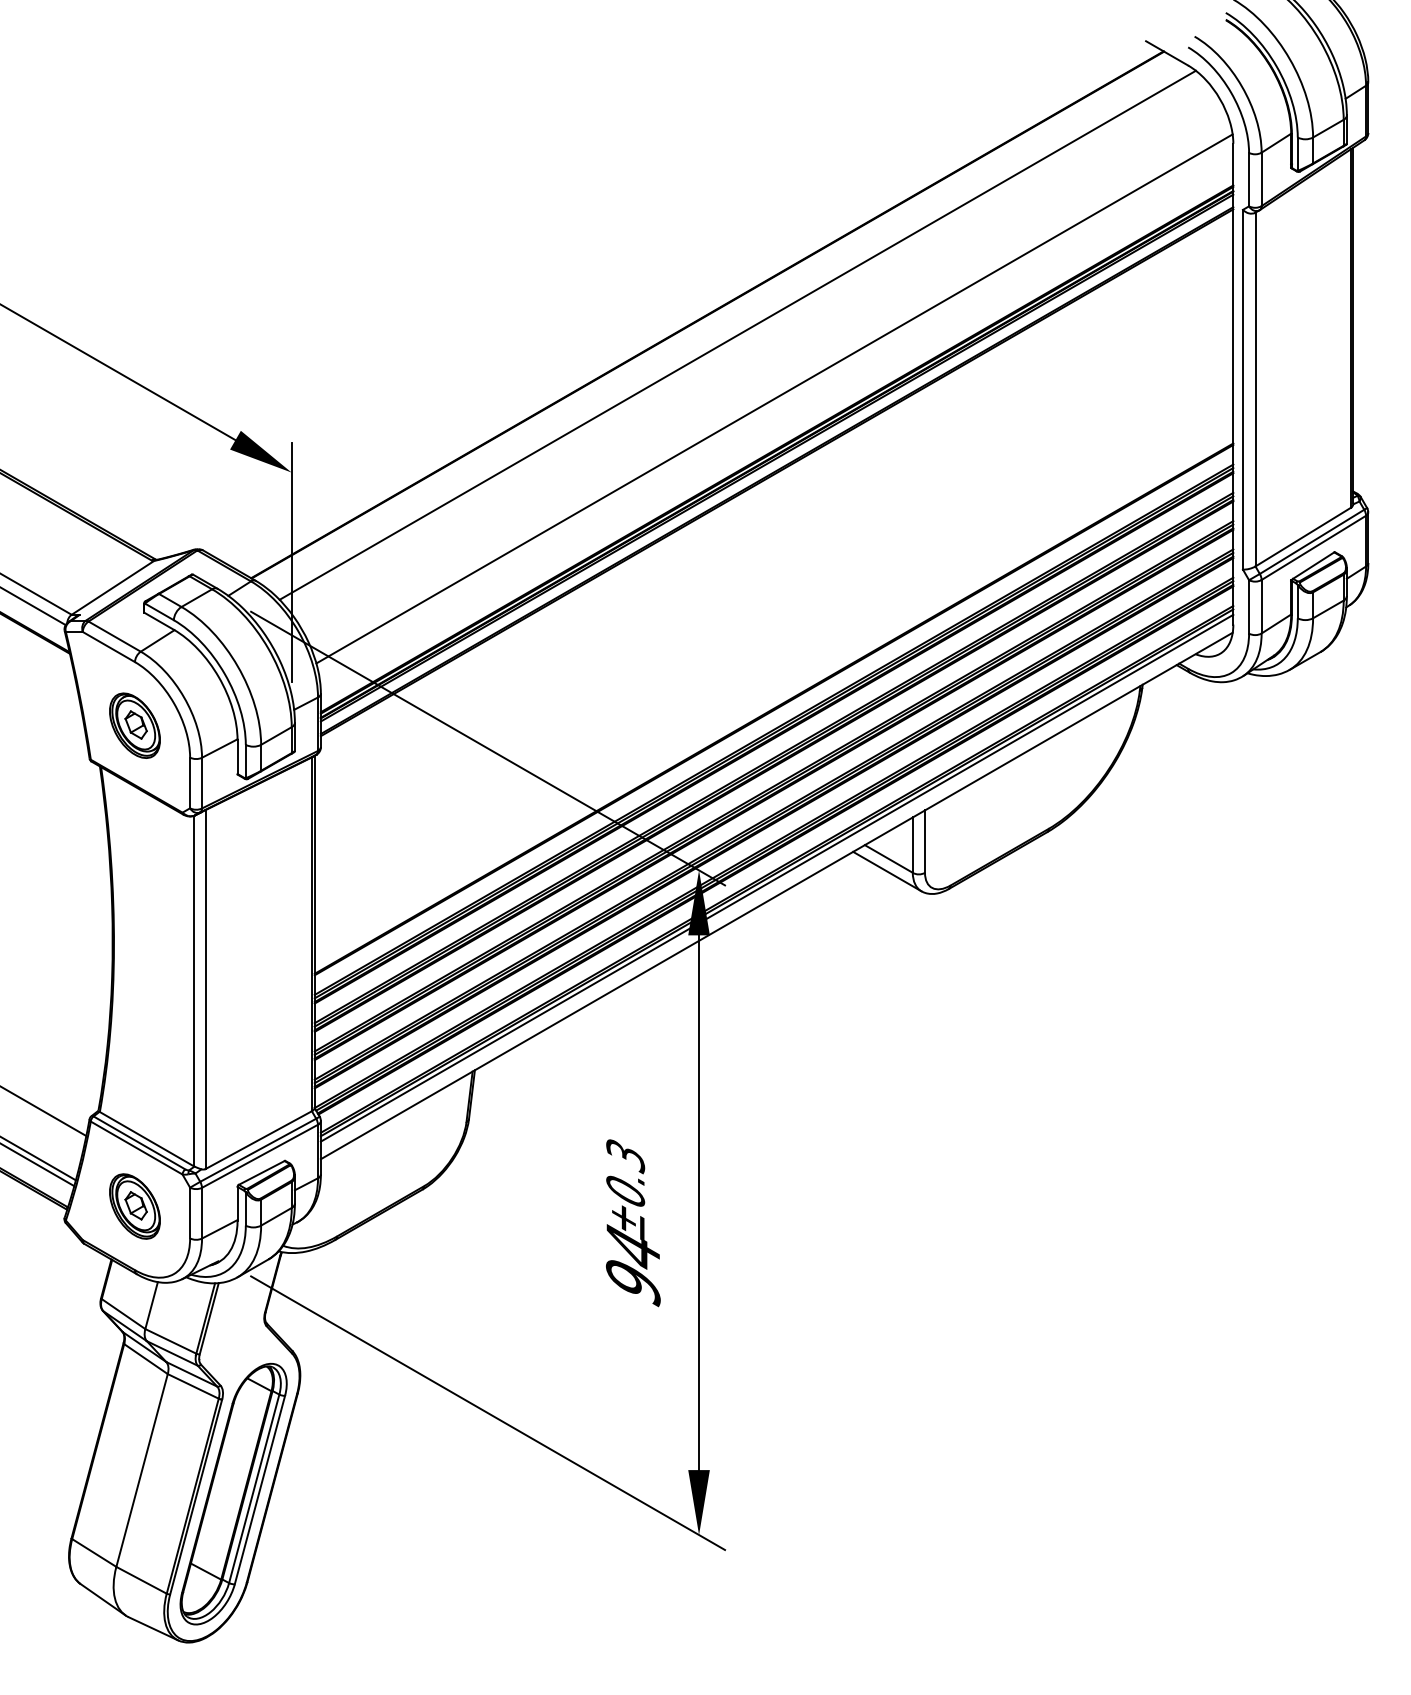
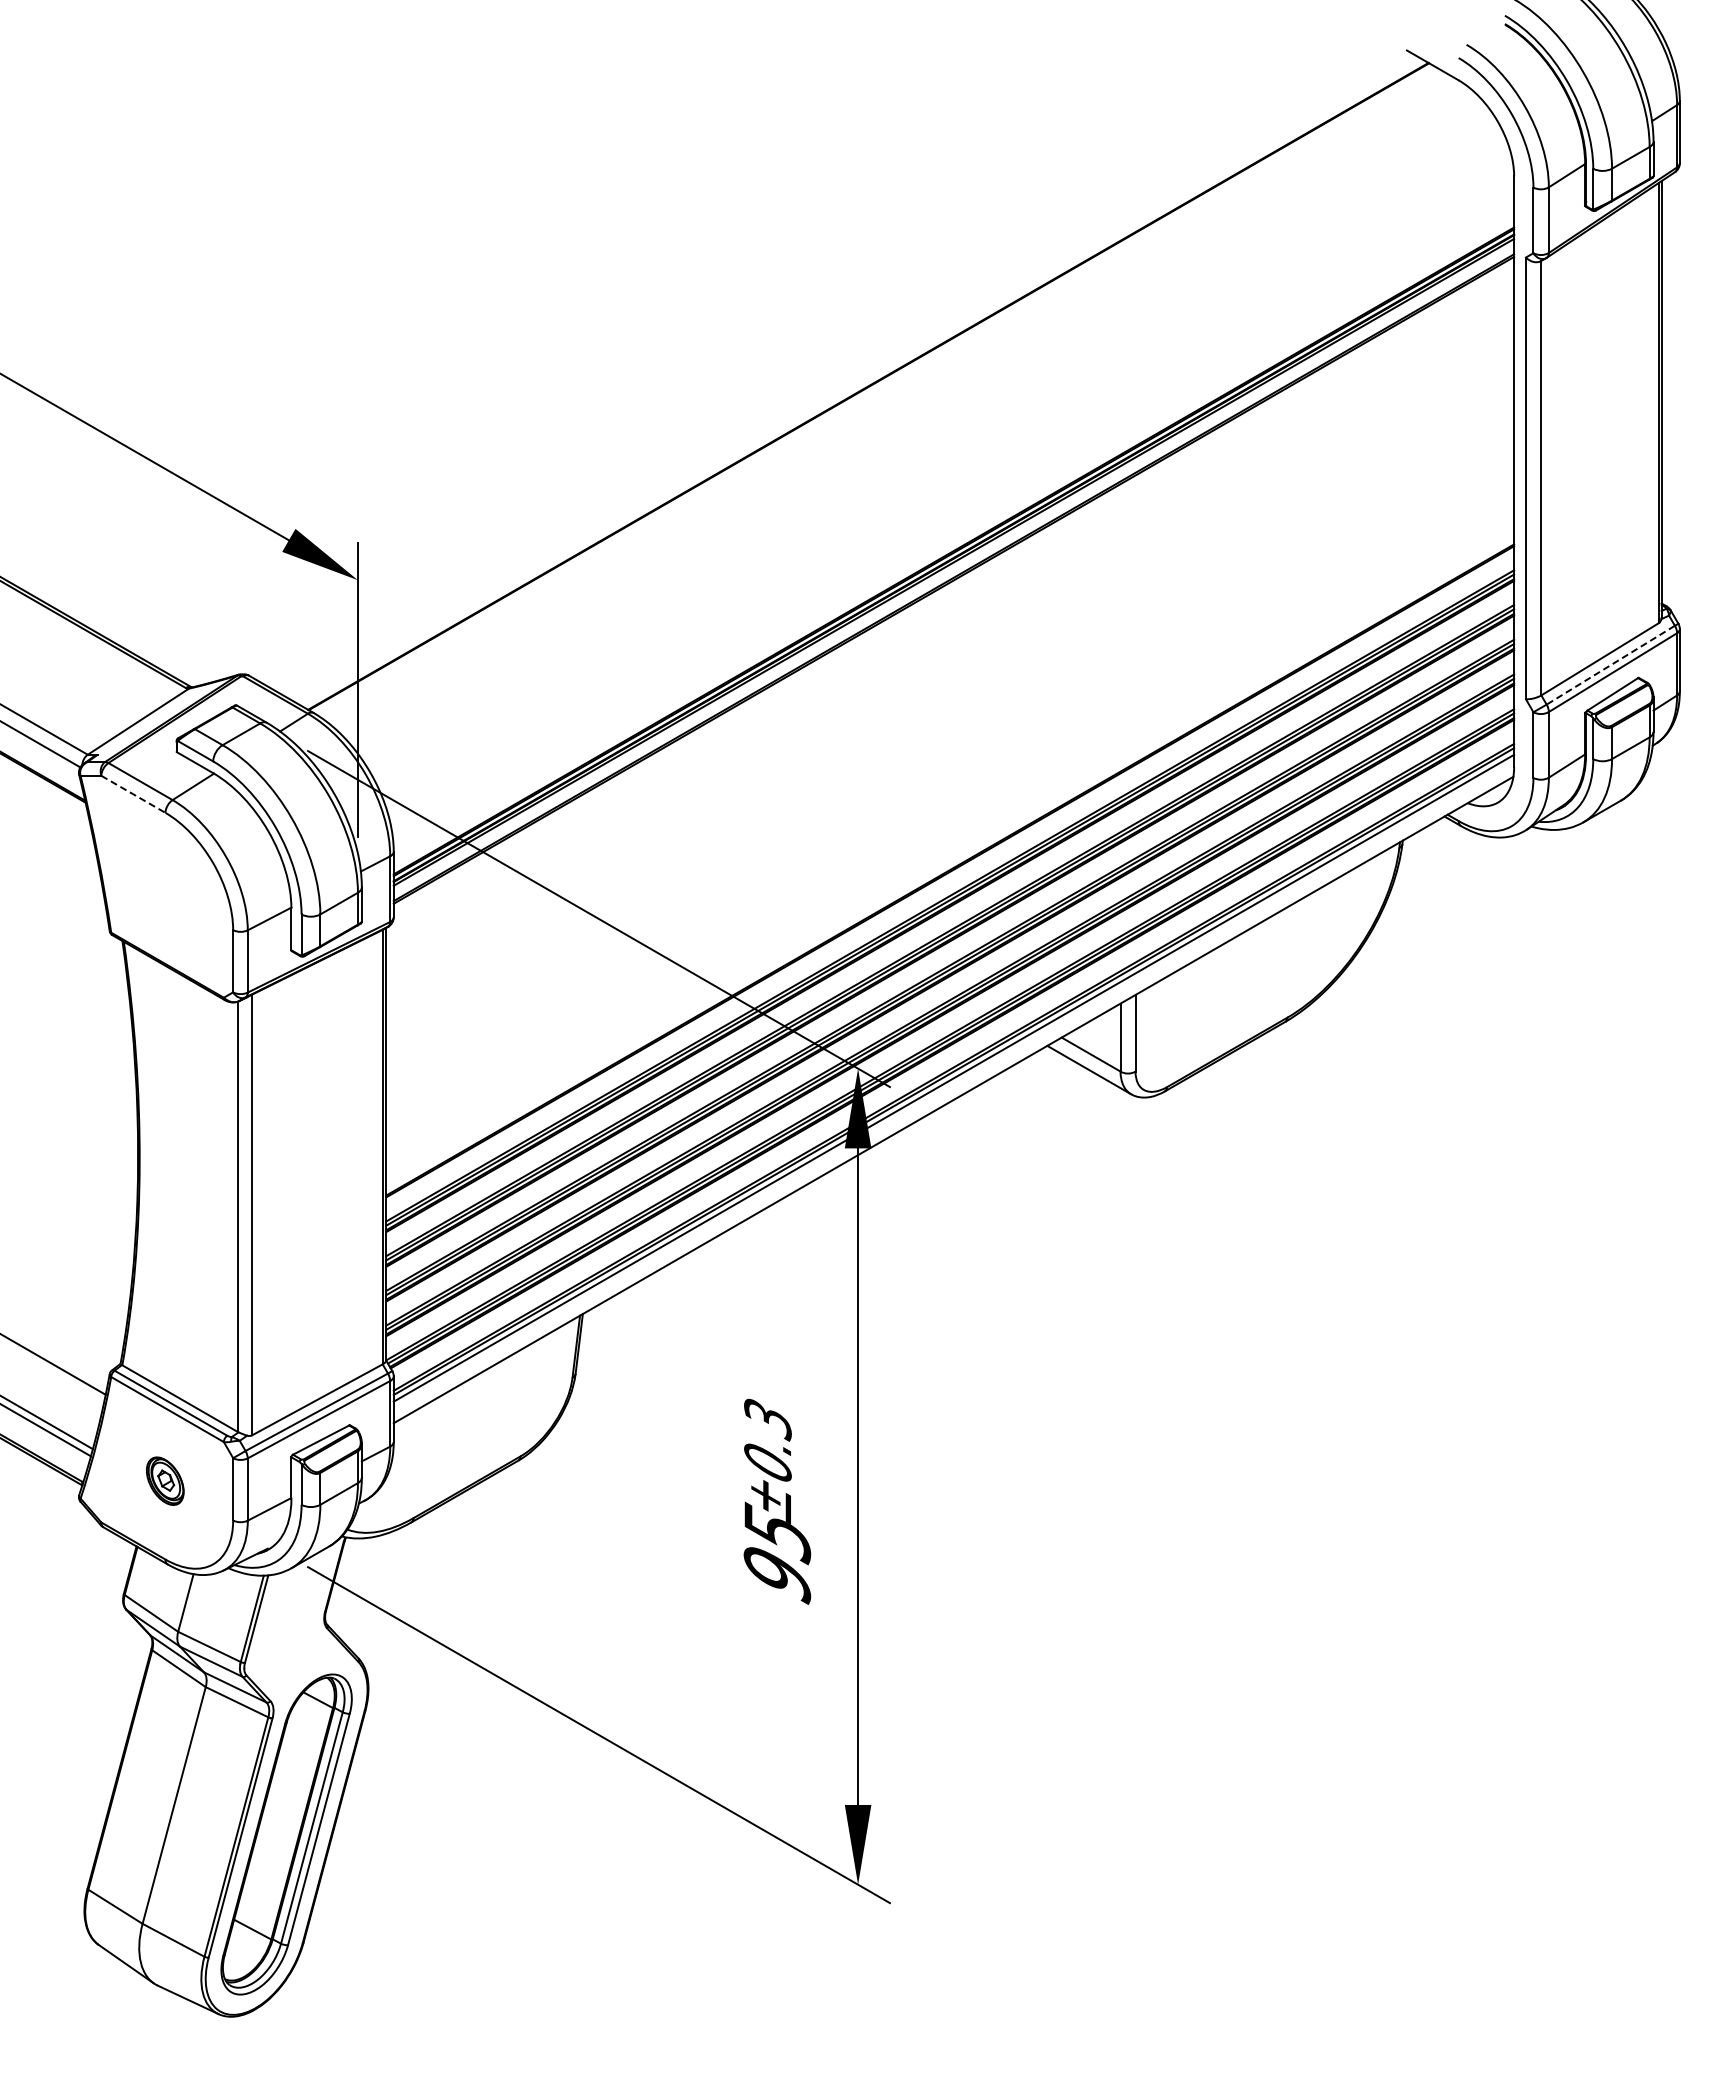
line: (737, 335) -> (905, 411), removed
line: (774, 398) -> (950, 489), removed
line: (1311, 542) -> (1610, 665), solid -> dashed
line: (108, 647) -> (133, 794), solid -> dashed
part: (134, 725) -> (164, 890), removed
part: (134, 1205) -> (164, 1480), size x0.6
text: (633, 1248) -> (777, 1533), 94 -> 95

